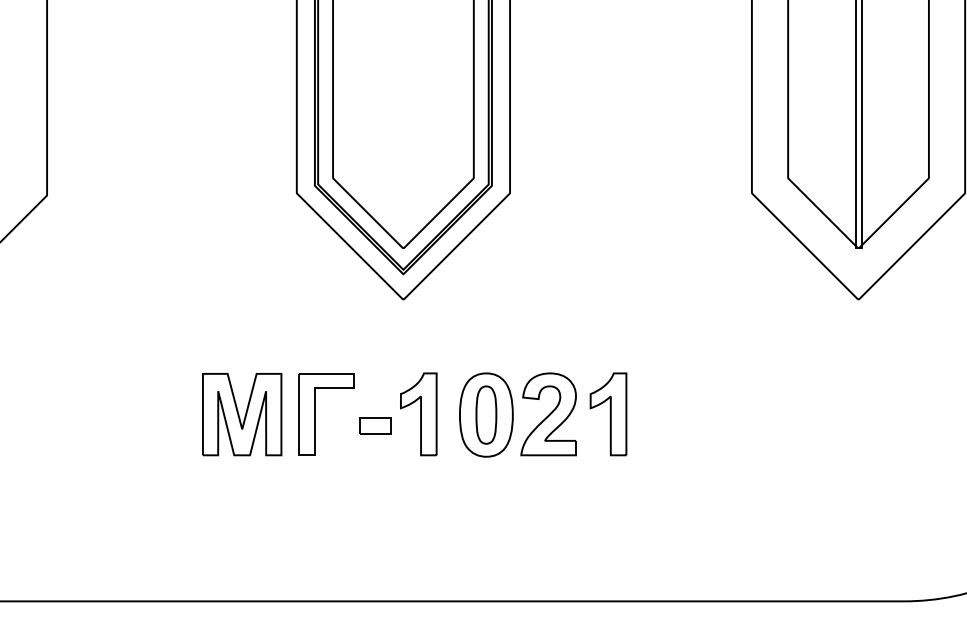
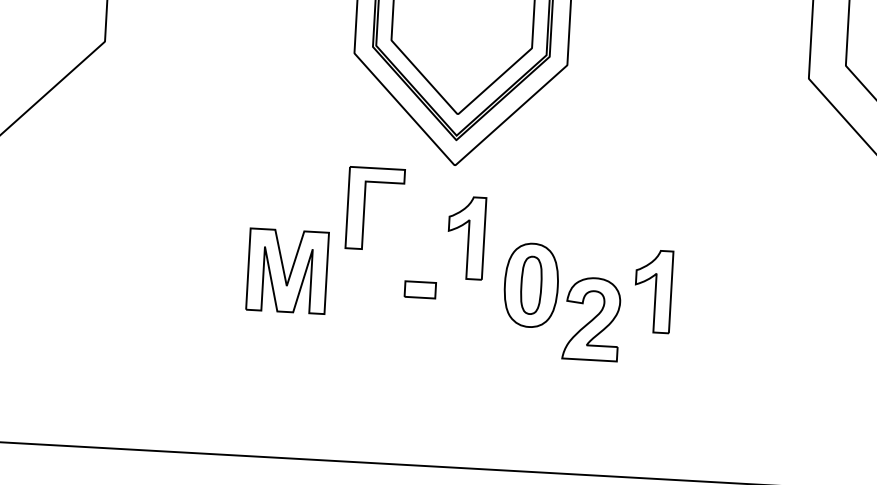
part: (315, 414) -> (364, 208), moved
part: (418, 414) -> (466, 238), moved
part: (548, 414) -> (591, 319), moved

